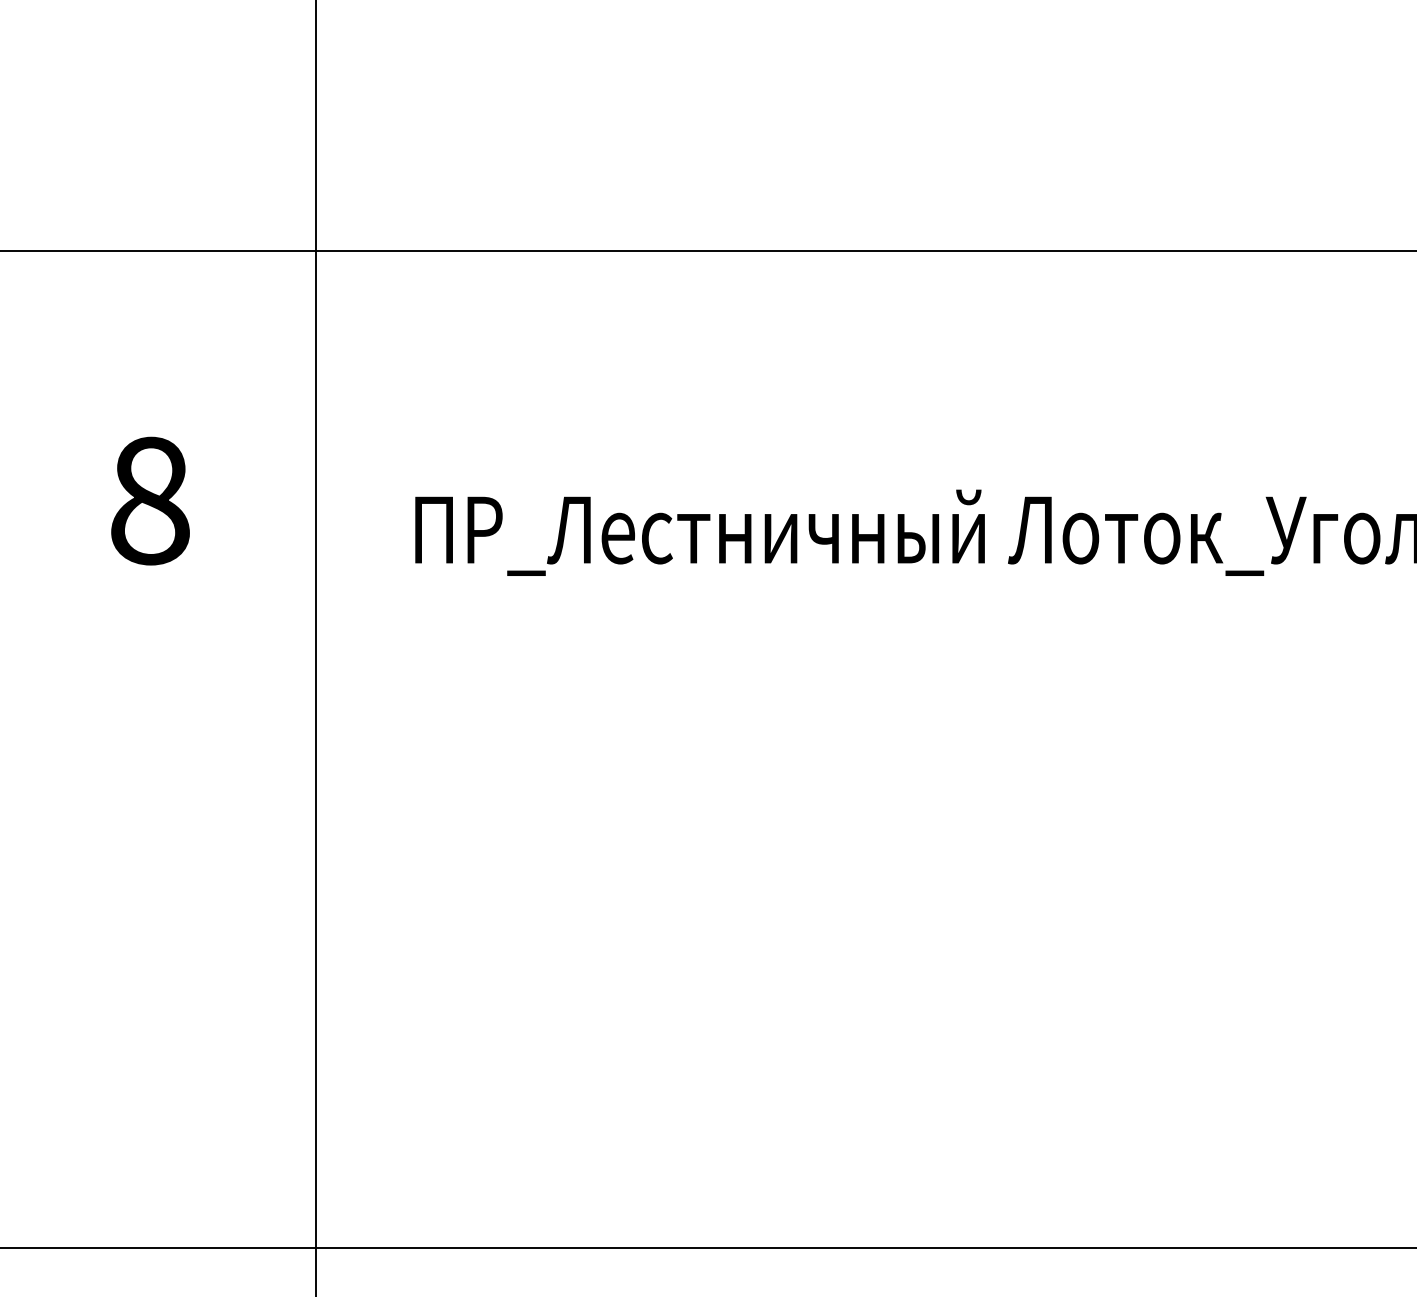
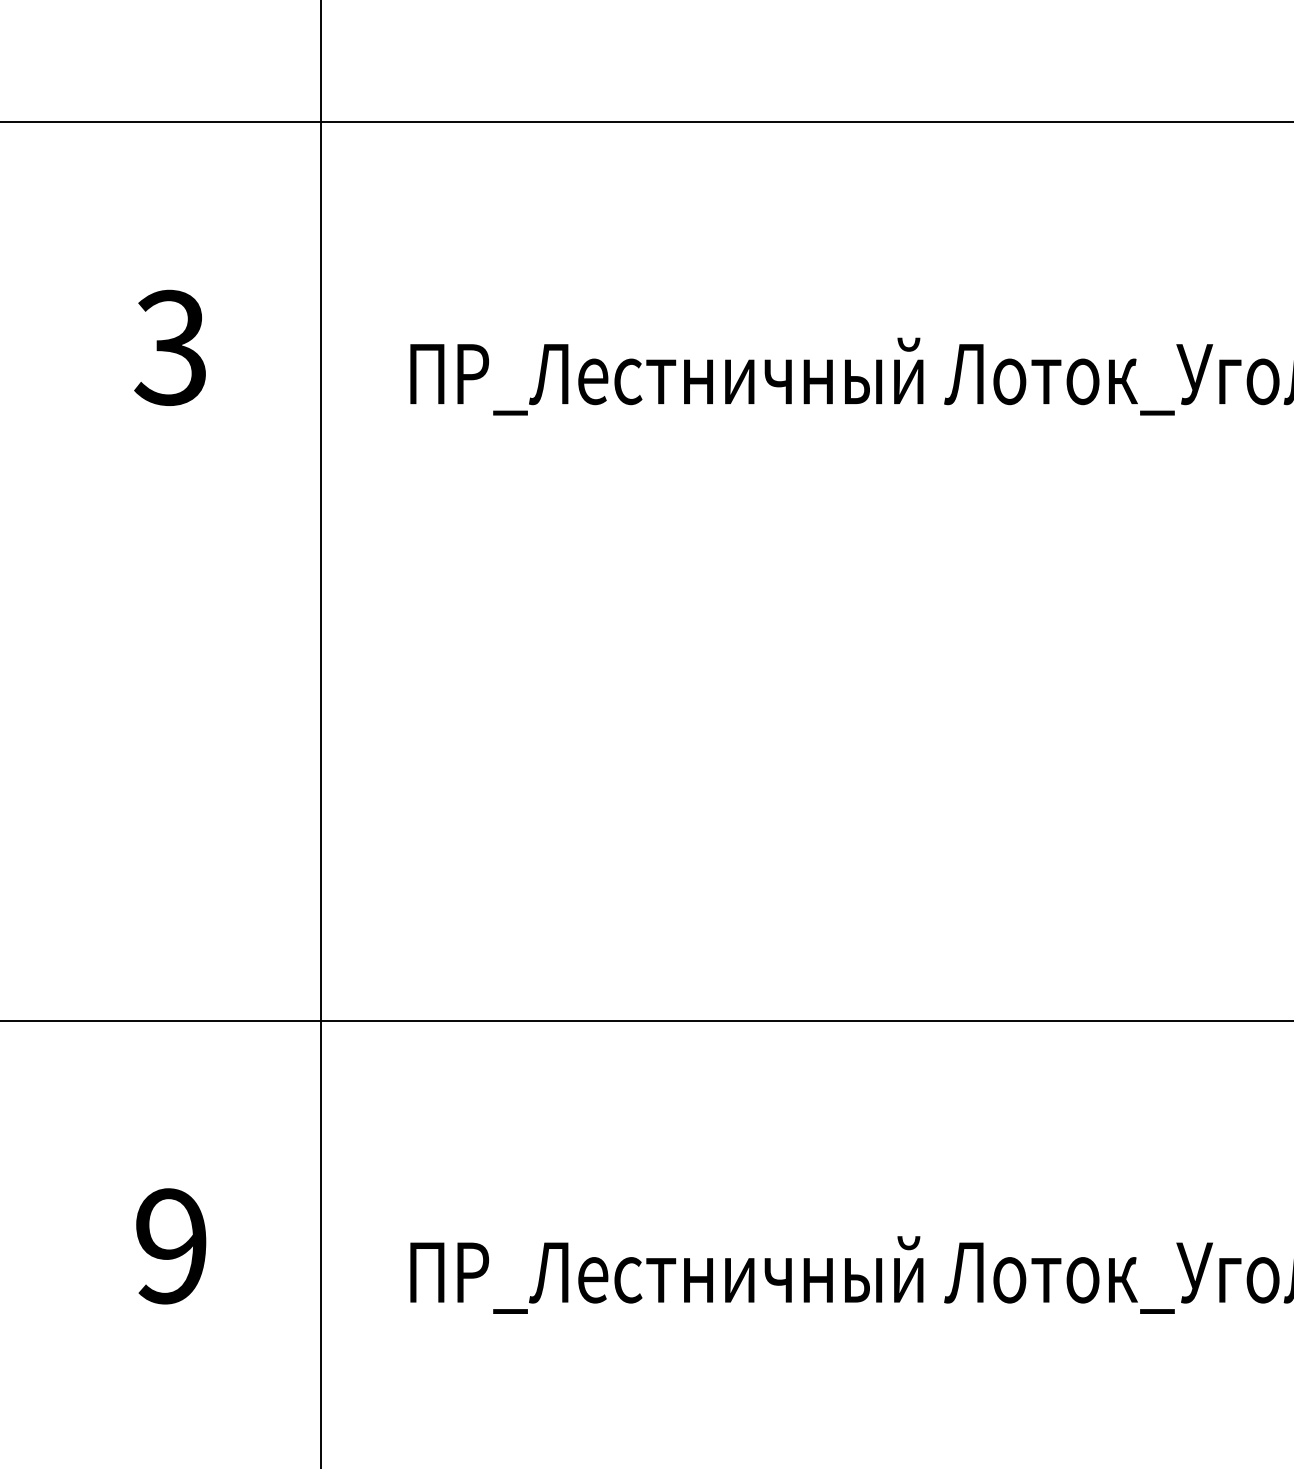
text: (148, 500) -> (170, 347), 8 -> 3

